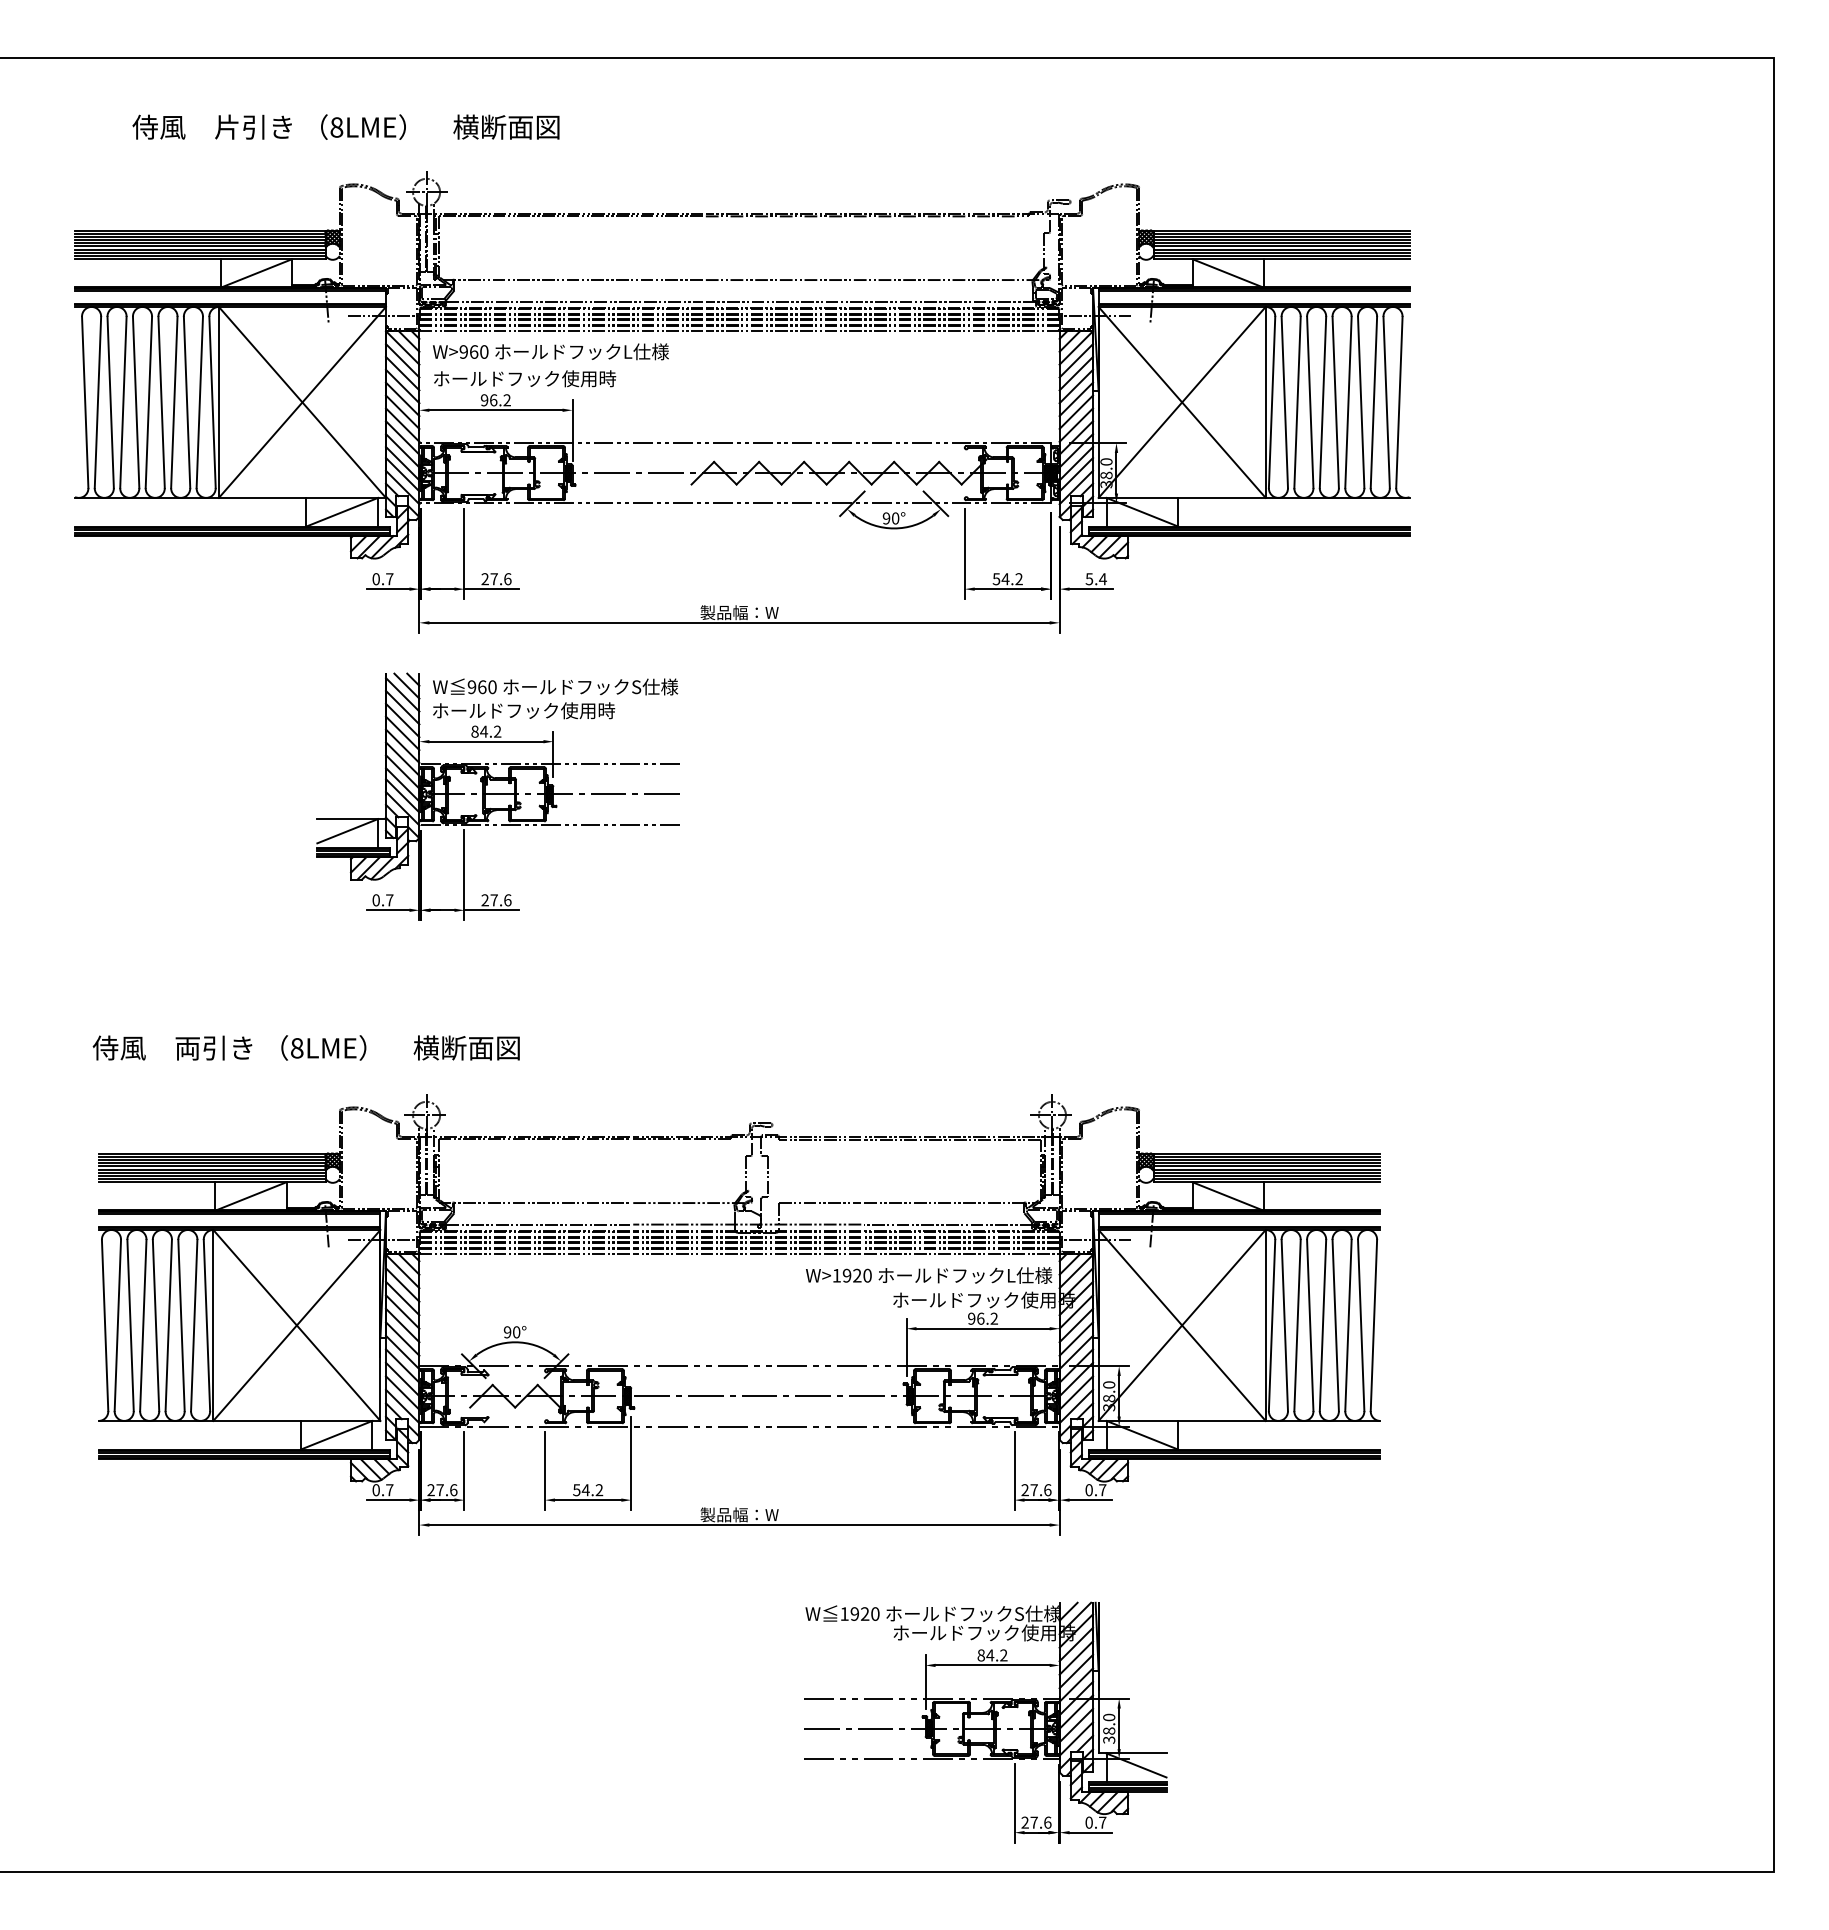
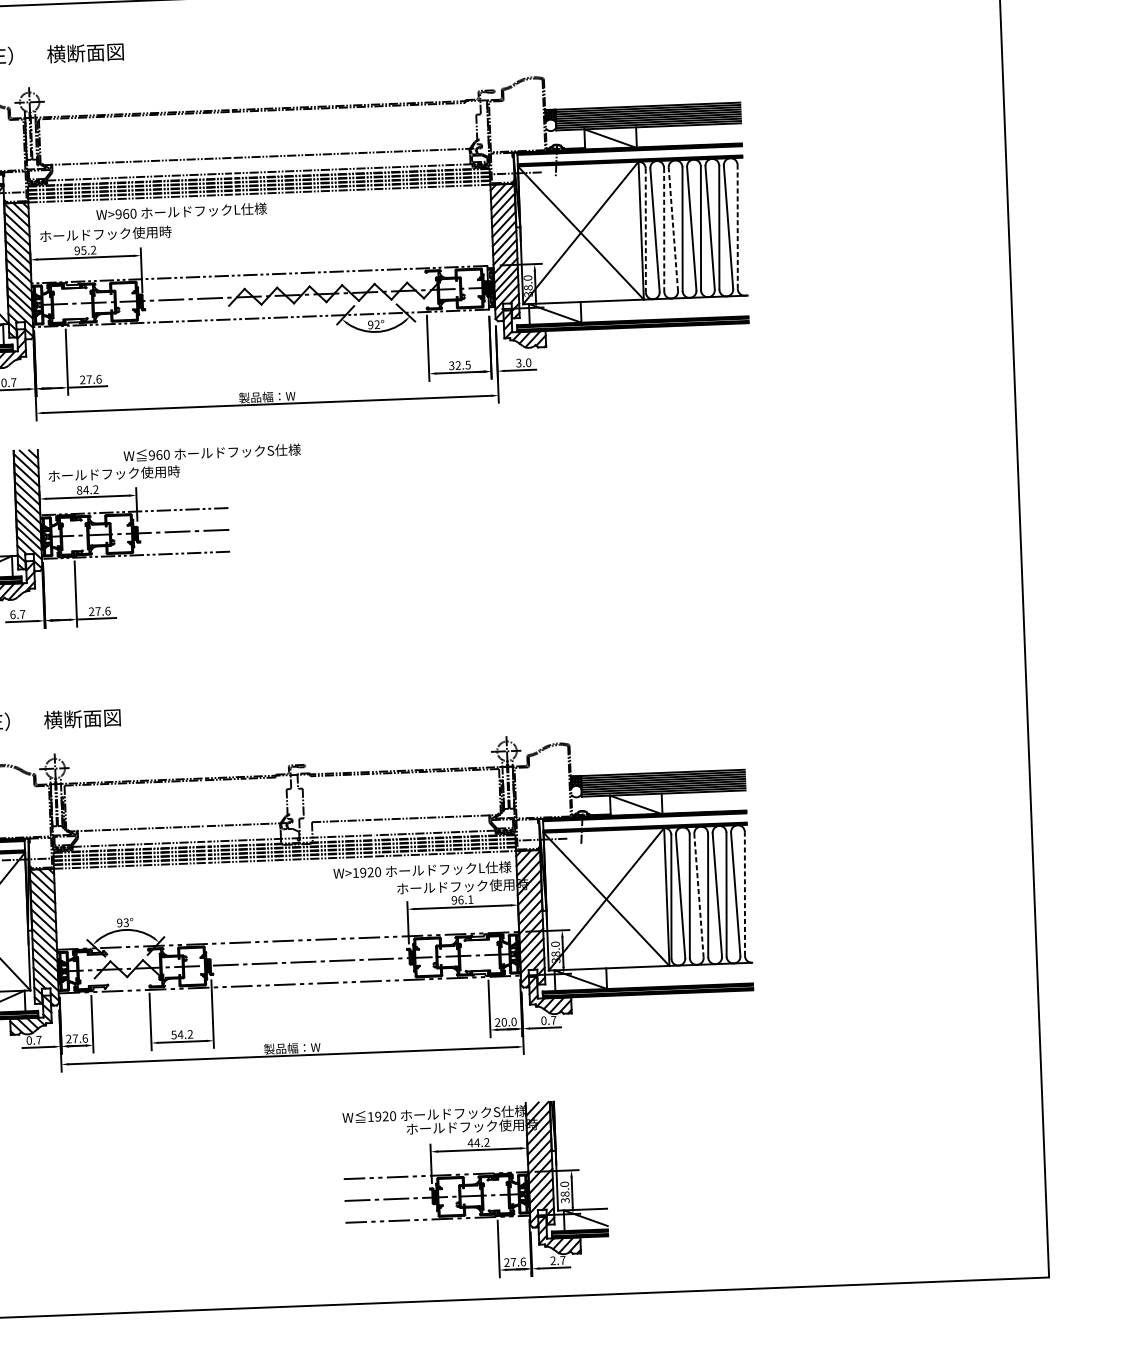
text: (550, 351) -> (181, 211), moved
text: (493, 400) -> (83, 250), 96.2 -> 95.2
line: (1272, 402) -> (646, 230), solid -> dashed
line: (1297, 402) -> (664, 229), solid -> dashed
line: (1310, 402) -> (673, 229), solid -> dashed
line: (1399, 402) -> (737, 227), solid -> dashed
text: (895, 518) -> (377, 324), 90° -> 92°
text: (1007, 579) -> (459, 365), 54.2 -> 32.5
text: (1096, 579) -> (523, 363), 5.4 -> 3.0
text: (555, 686) -> (212, 452), moved
text: (375, 900) -> (12, 614), 0.7 -> 6.7
text: (993, 1318) -> (470, 899), 96.2 -> 96.1
line: (1310, 1325) -> (699, 895), solid -> dashed
line: (1373, 1325) -> (744, 894), solid -> dashed
text: (516, 1332) -> (126, 922), 90° -> 93°
text: (1040, 1490) -> (508, 1022), 27.6 -> 20.0
text: (981, 1655) -> (470, 1143), 84.2 -> 44.2
text: (1088, 1822) -> (552, 1260), 0.7 -> 2.7

